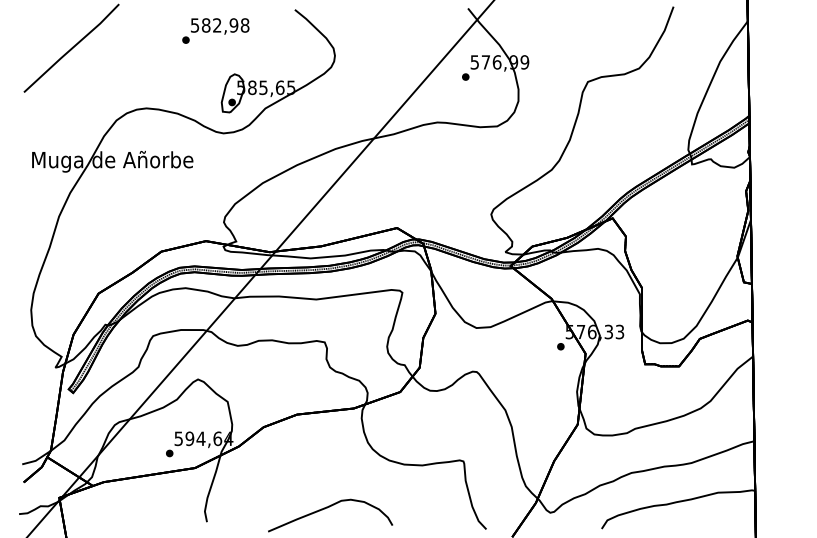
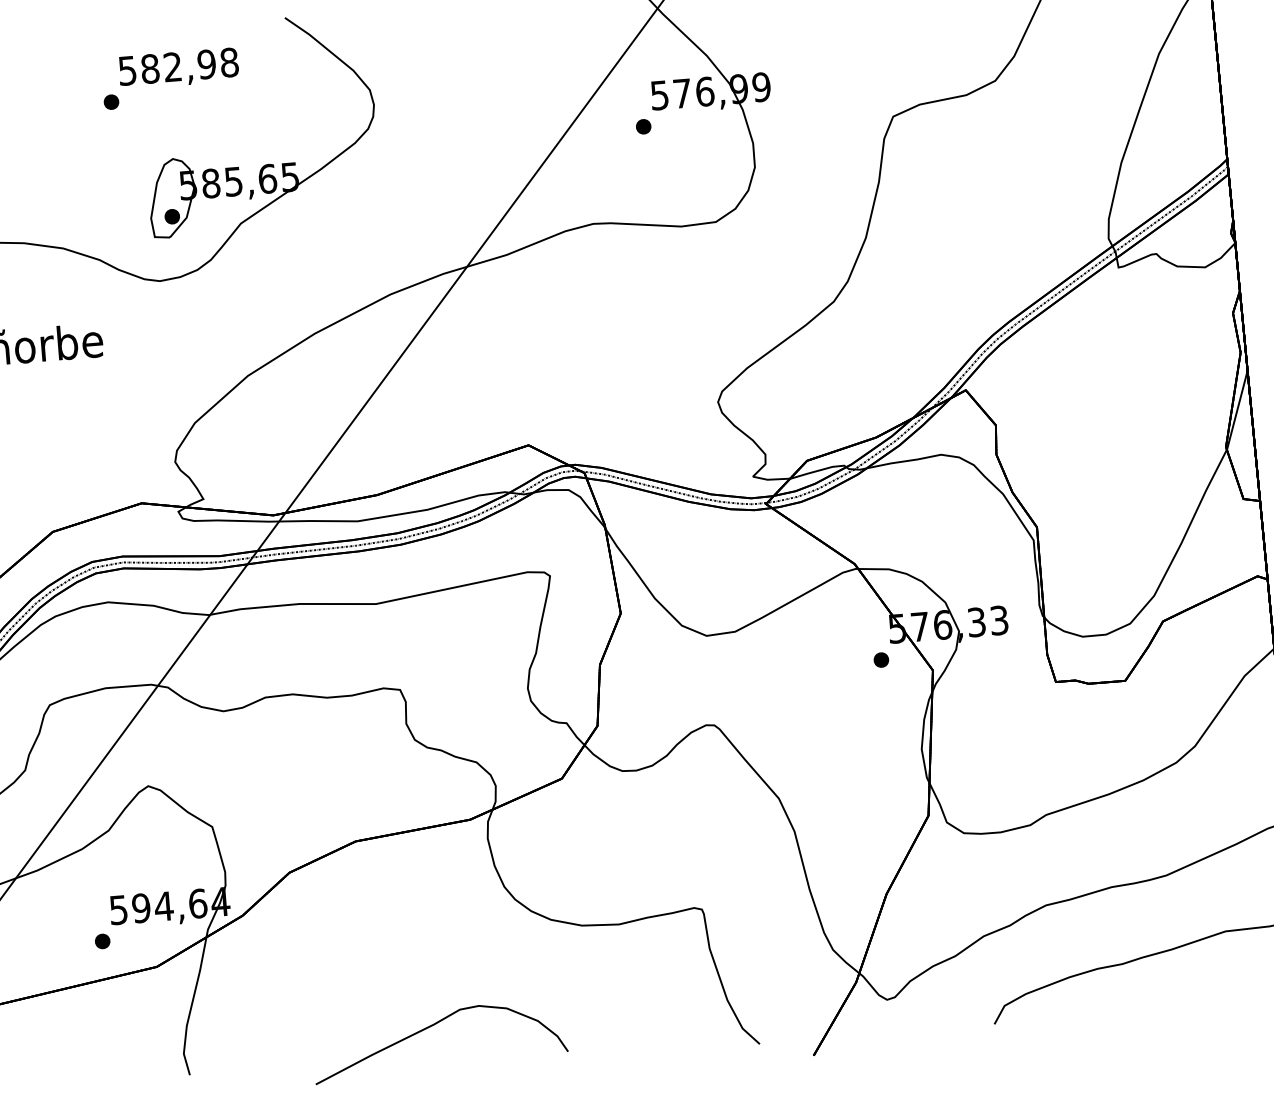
text: (215, 30) -> (170, 77), moved

